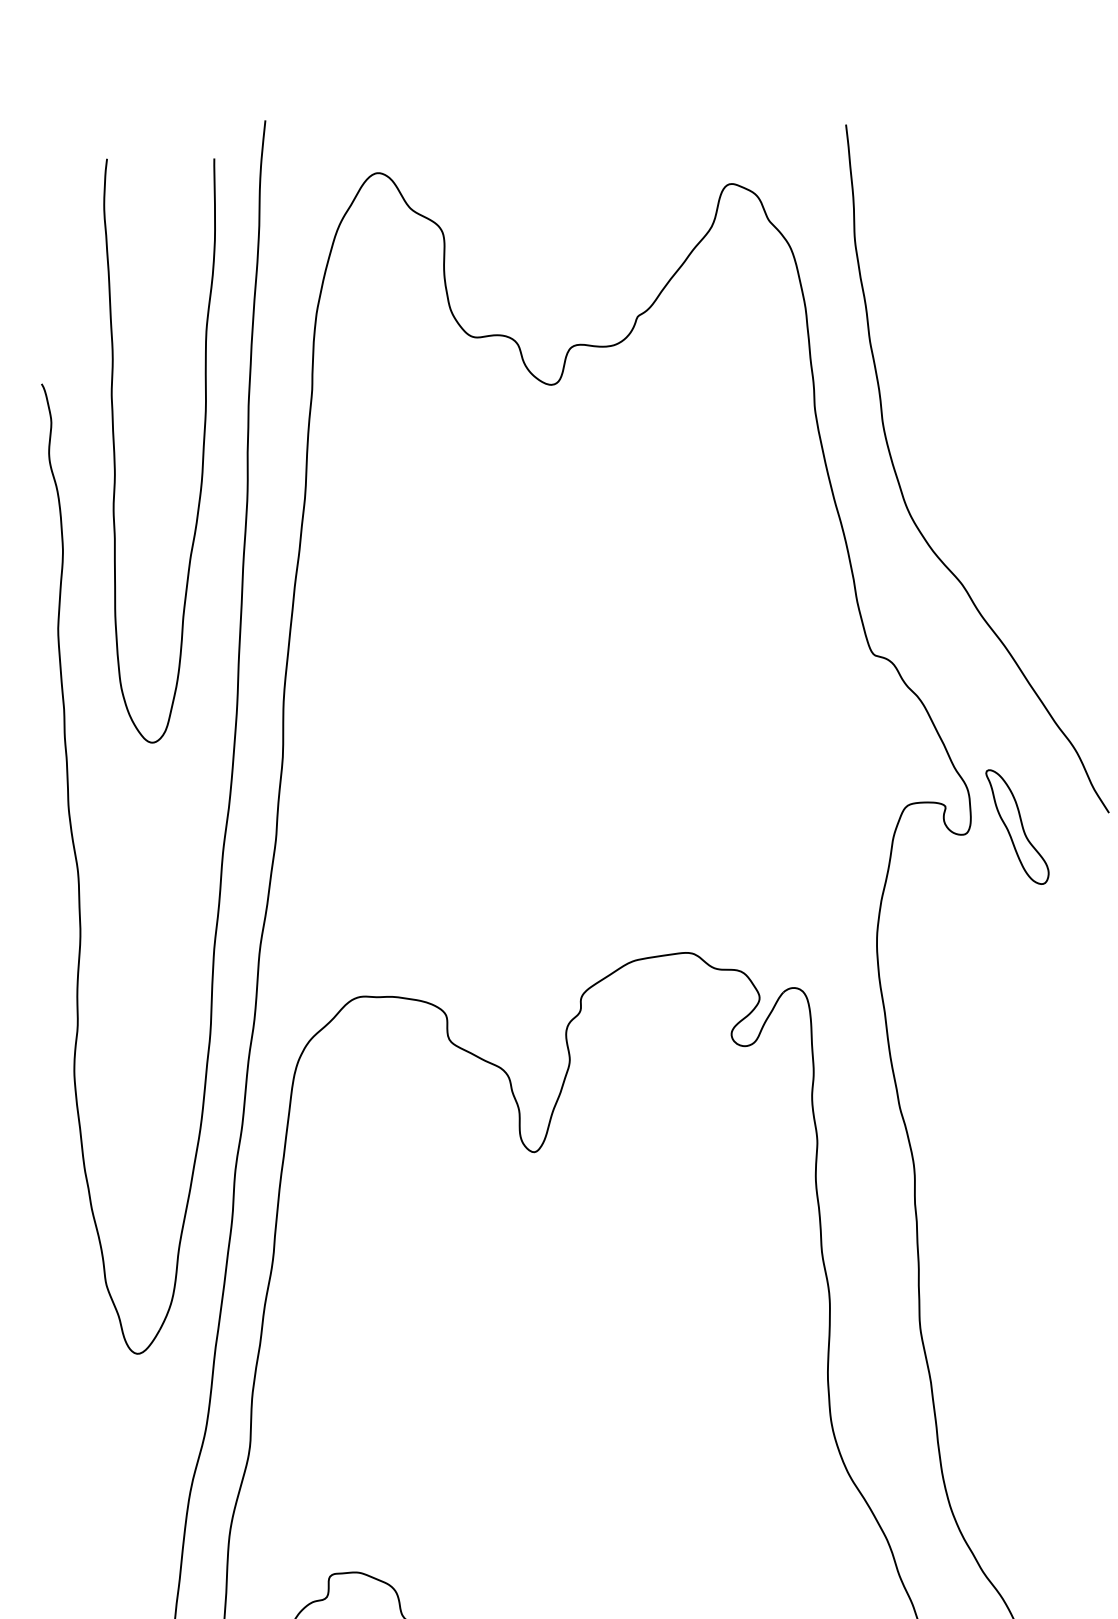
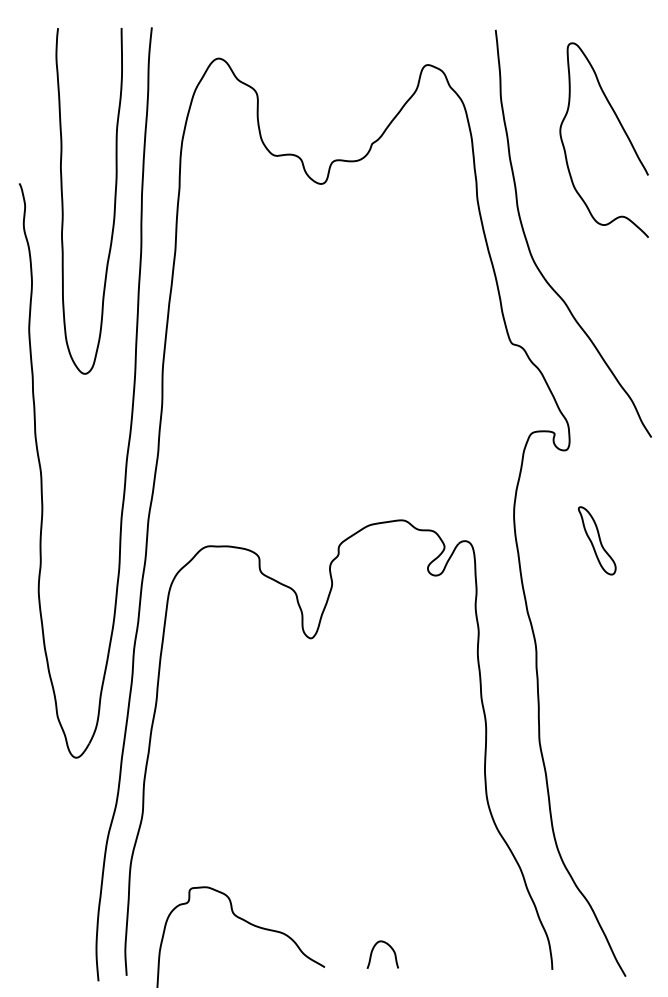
curve: (1060, 292) -> (622, 129), added
curve: (116, 451) -> (63, 201), moved
part: (1016, 826) -> (596, 540), moved

